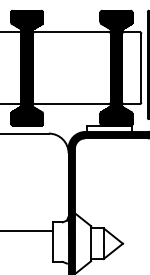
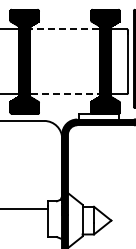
line: (71, 32) -> (64, 29), solid -> dashed
line: (72, 104) -> (65, 94), solid -> dashed

